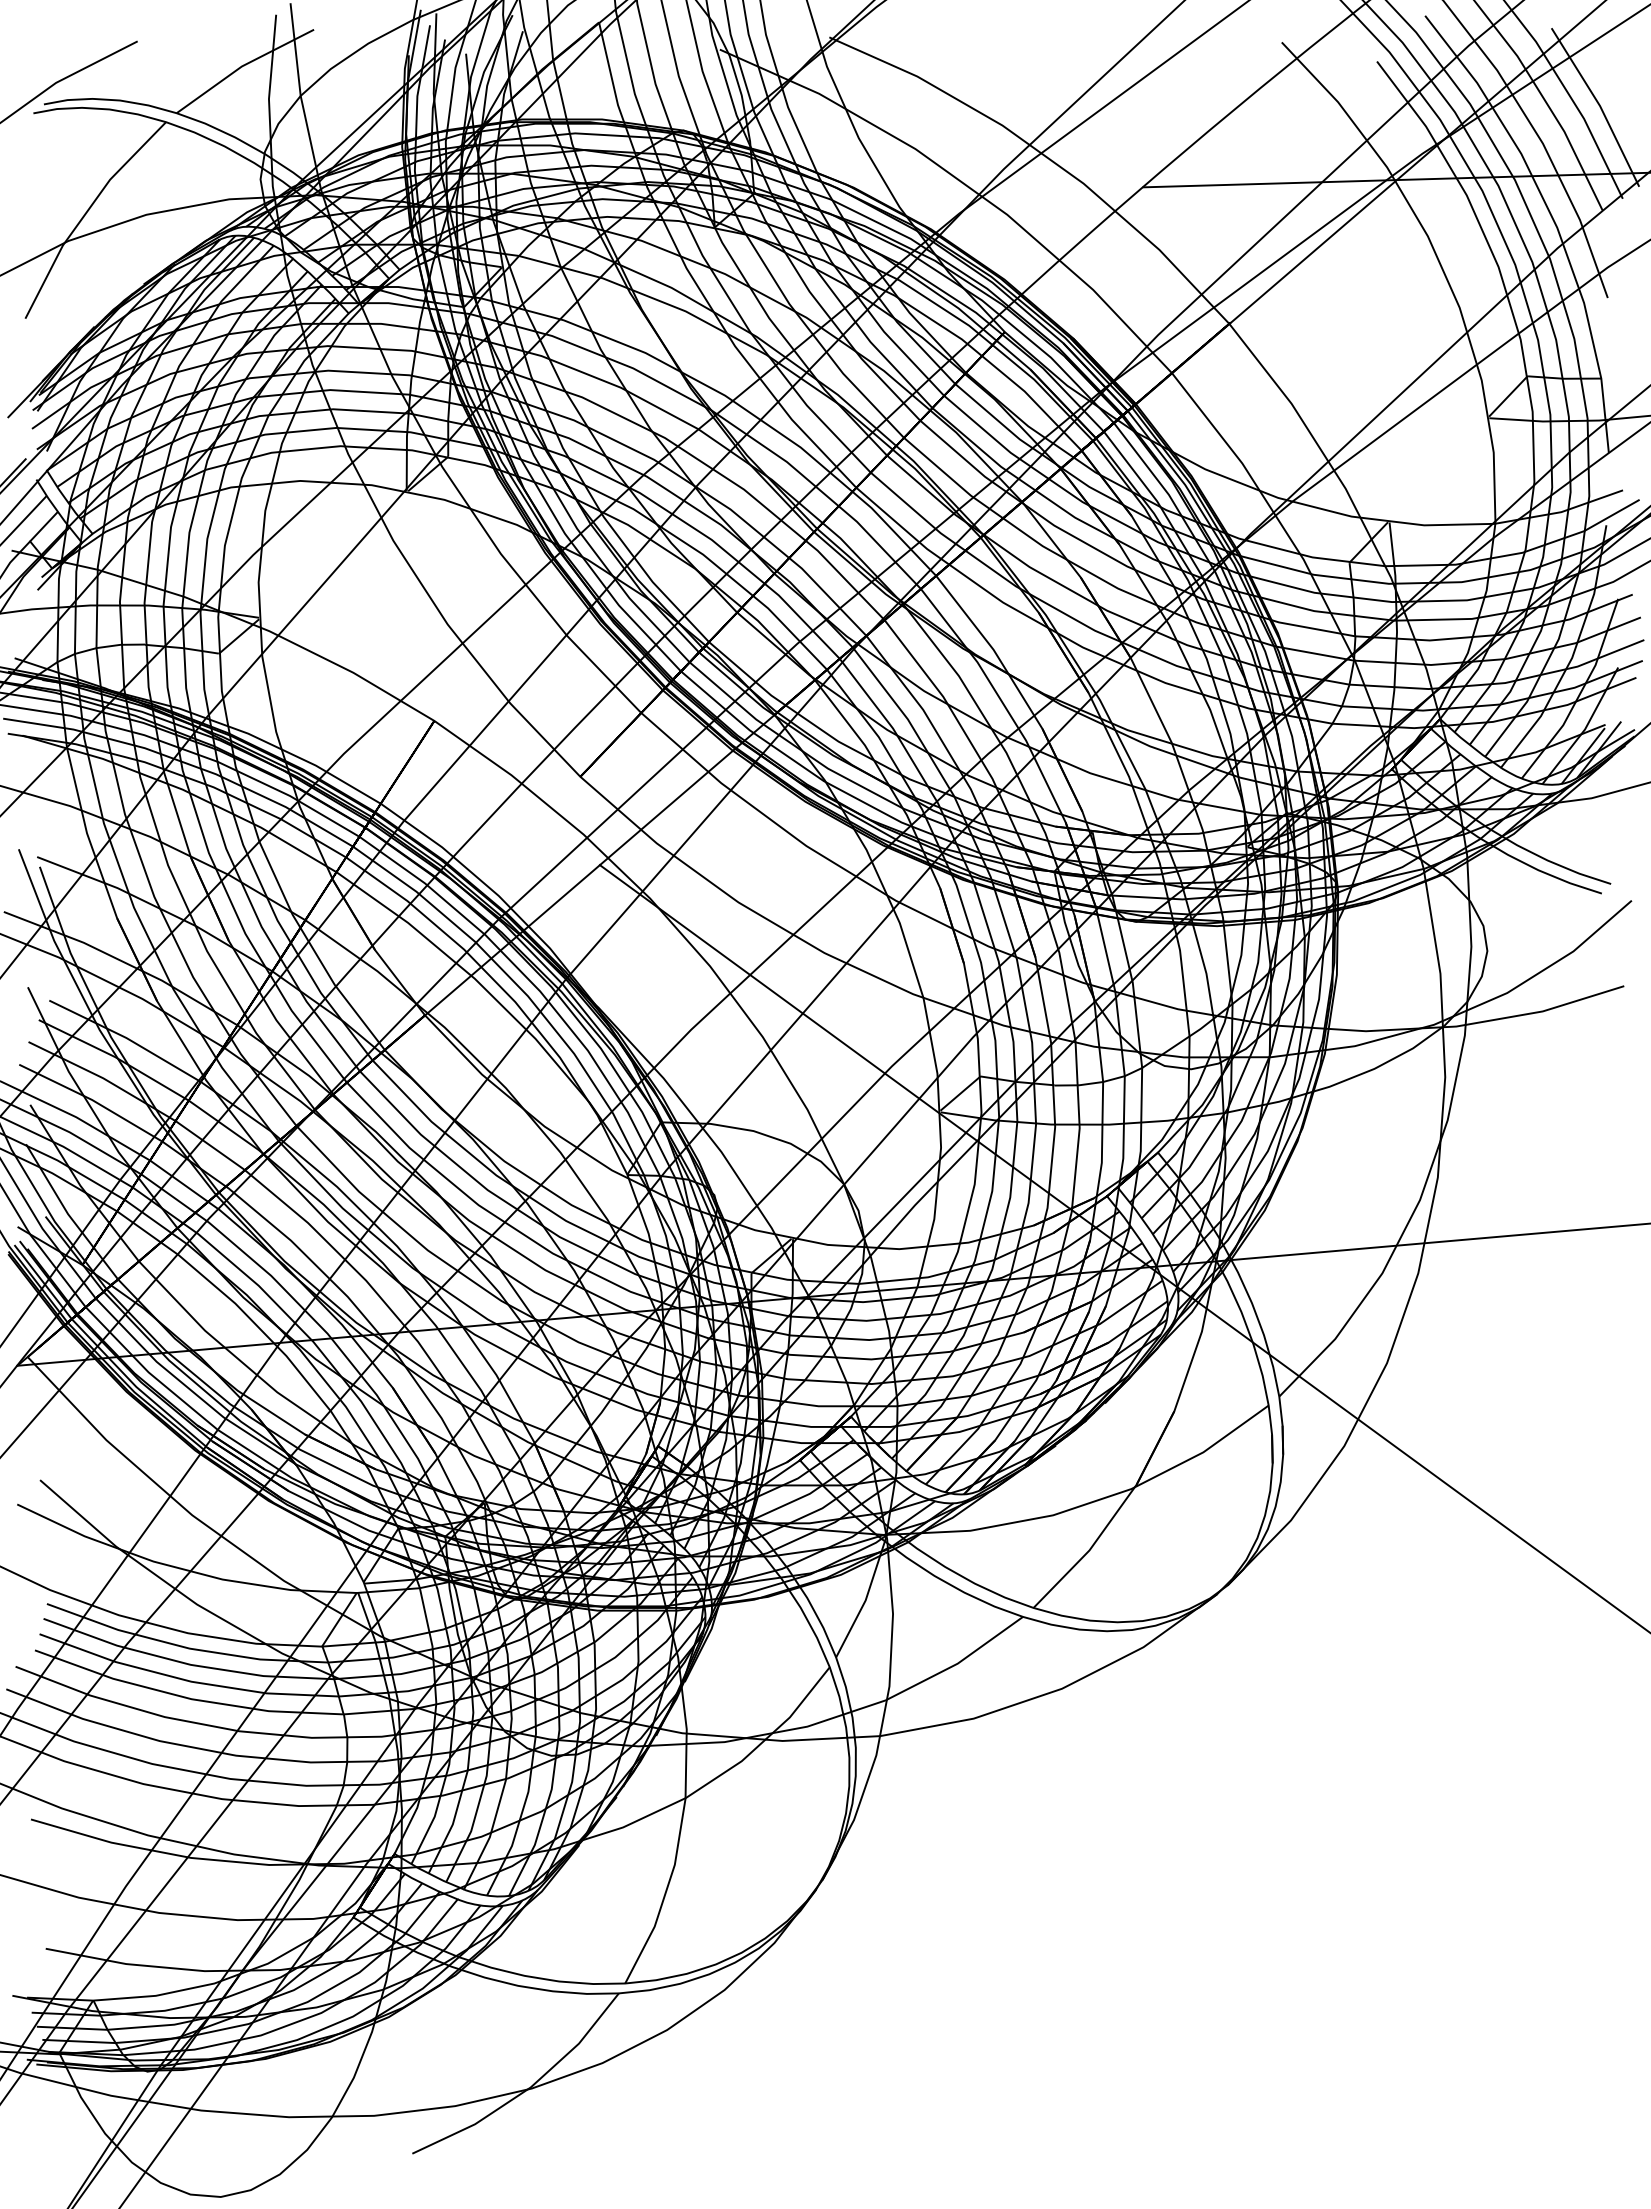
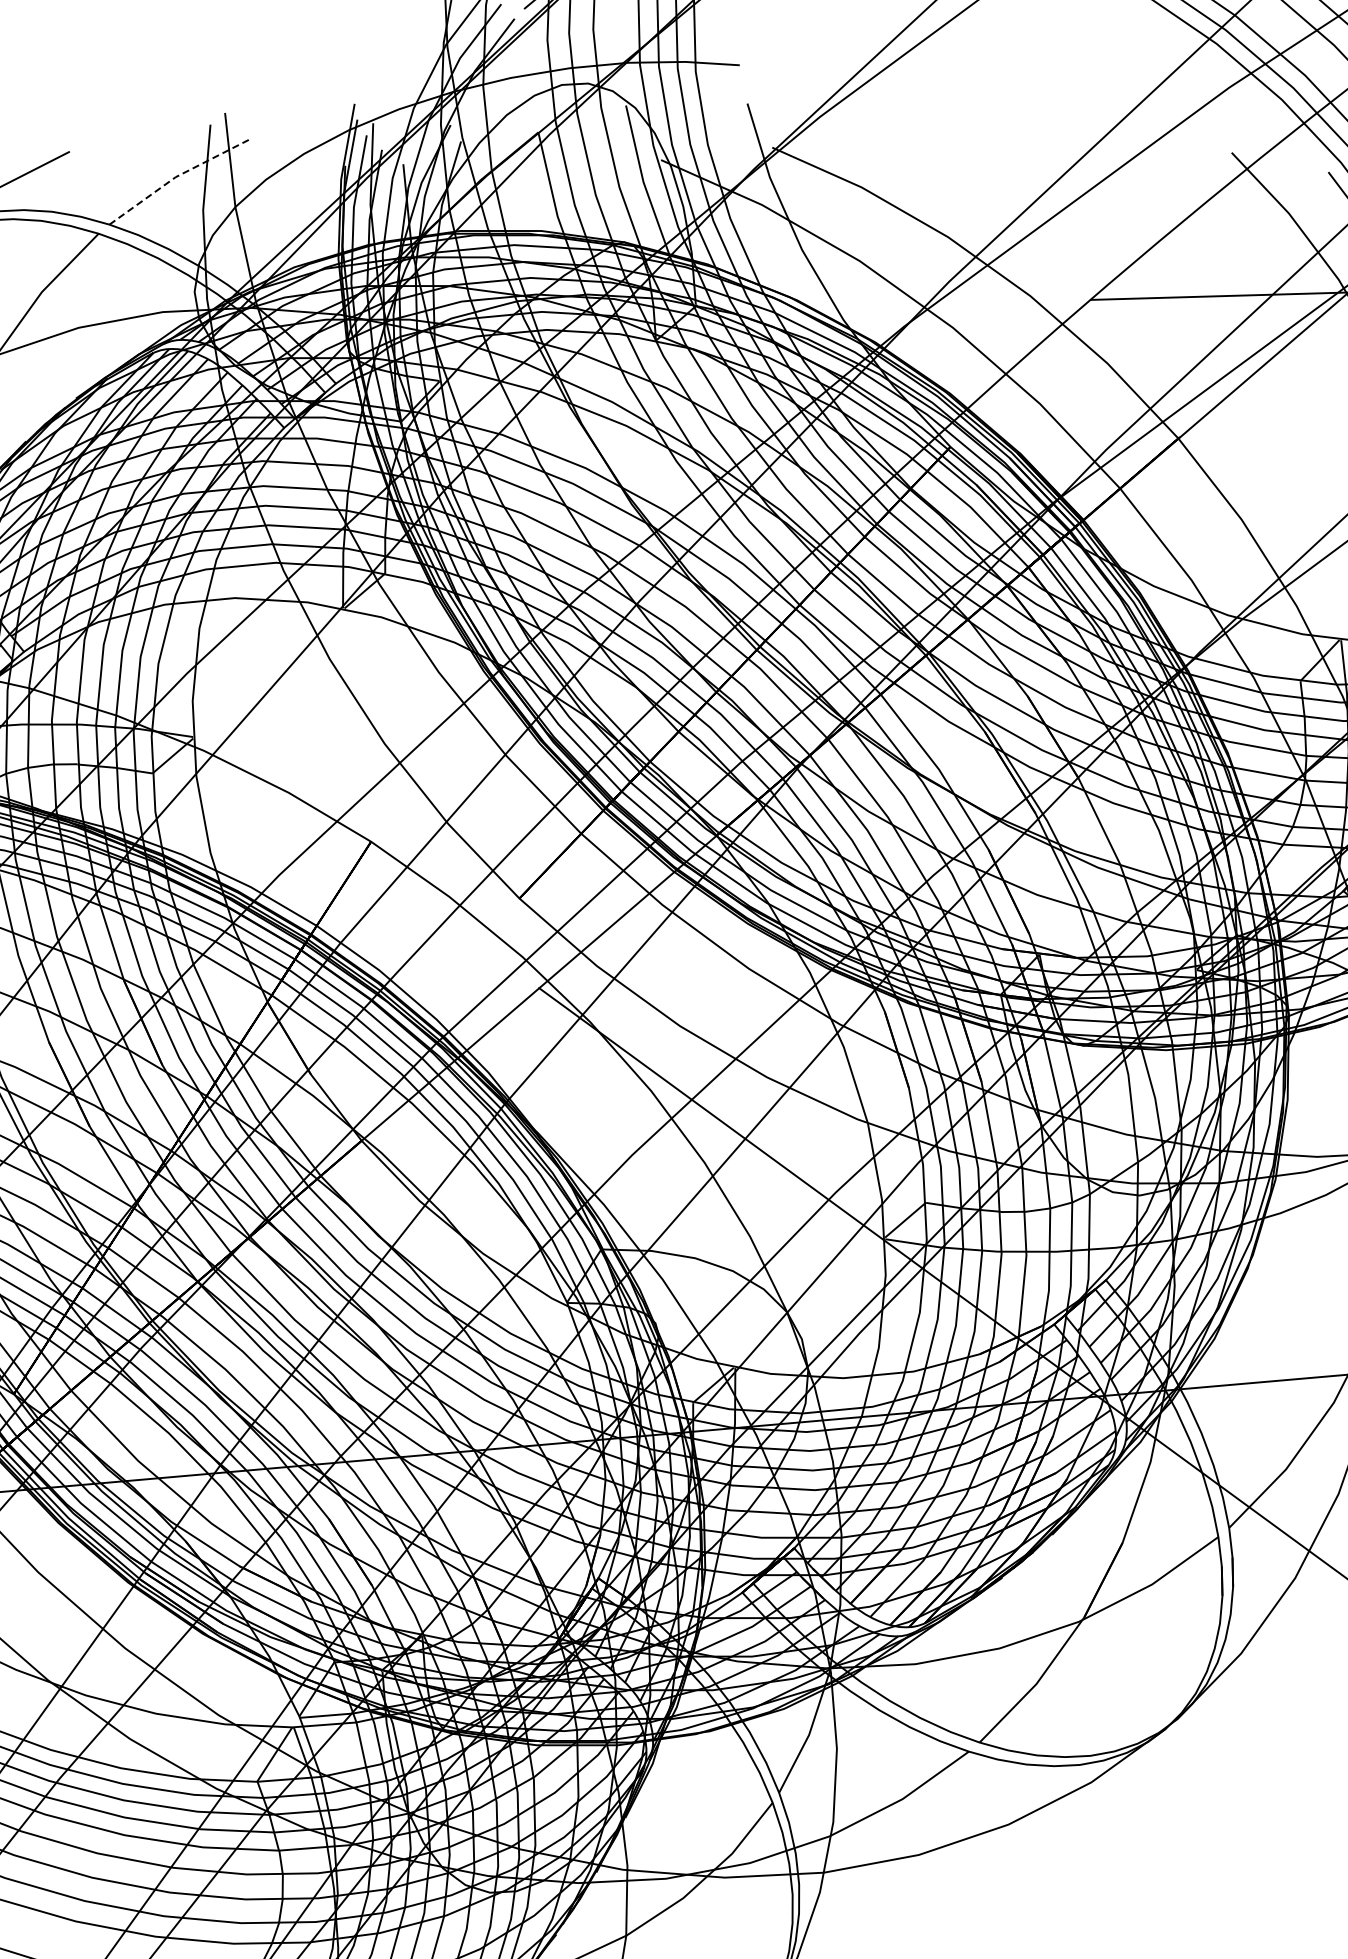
line: (241, 66) -> (175, 177), solid -> dashed

